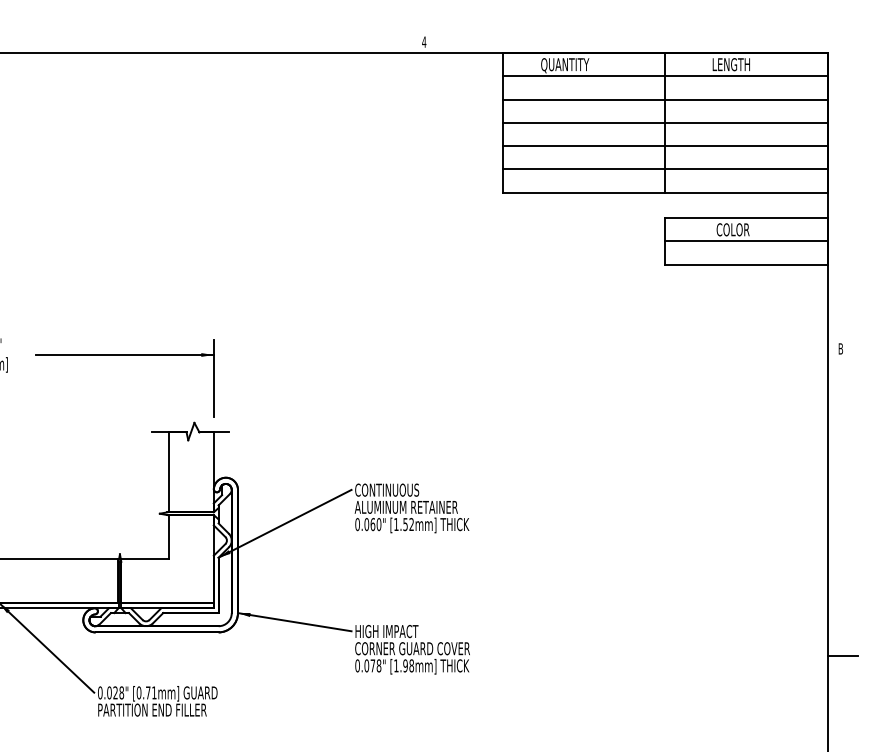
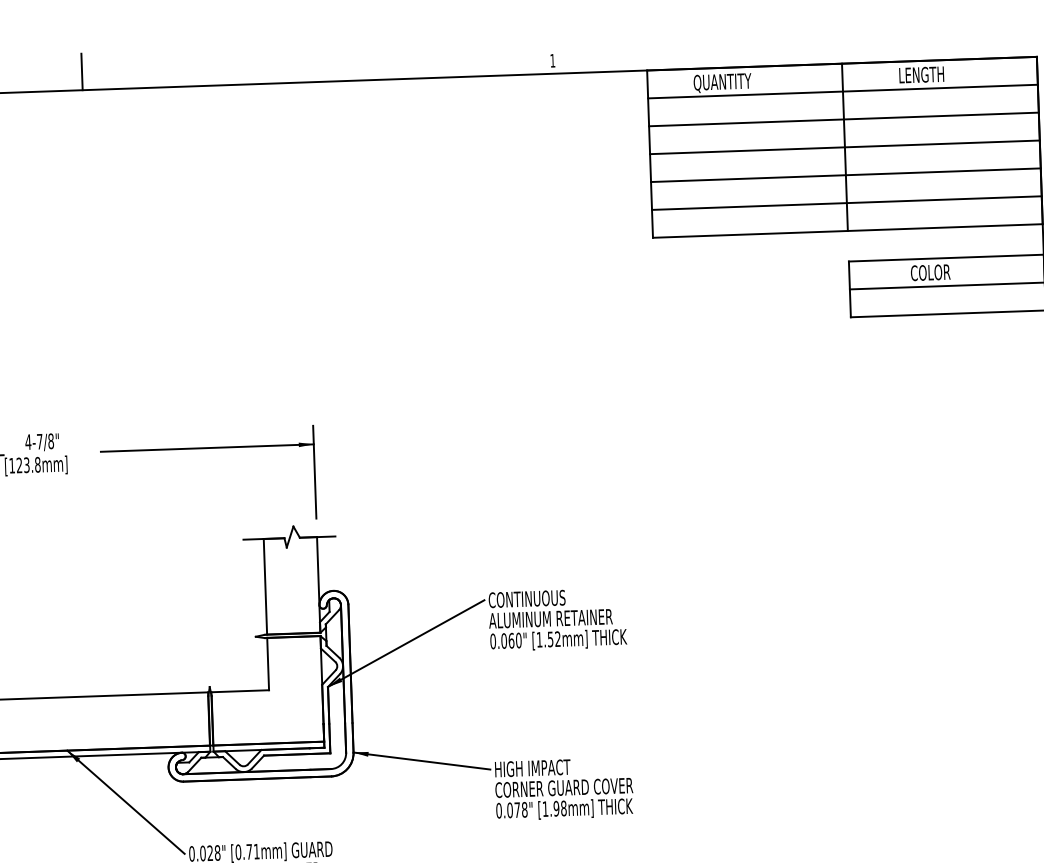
line: (31, 37) -> (82, 71), added
text: (424, 41) -> (553, 60), 4 -> 1

